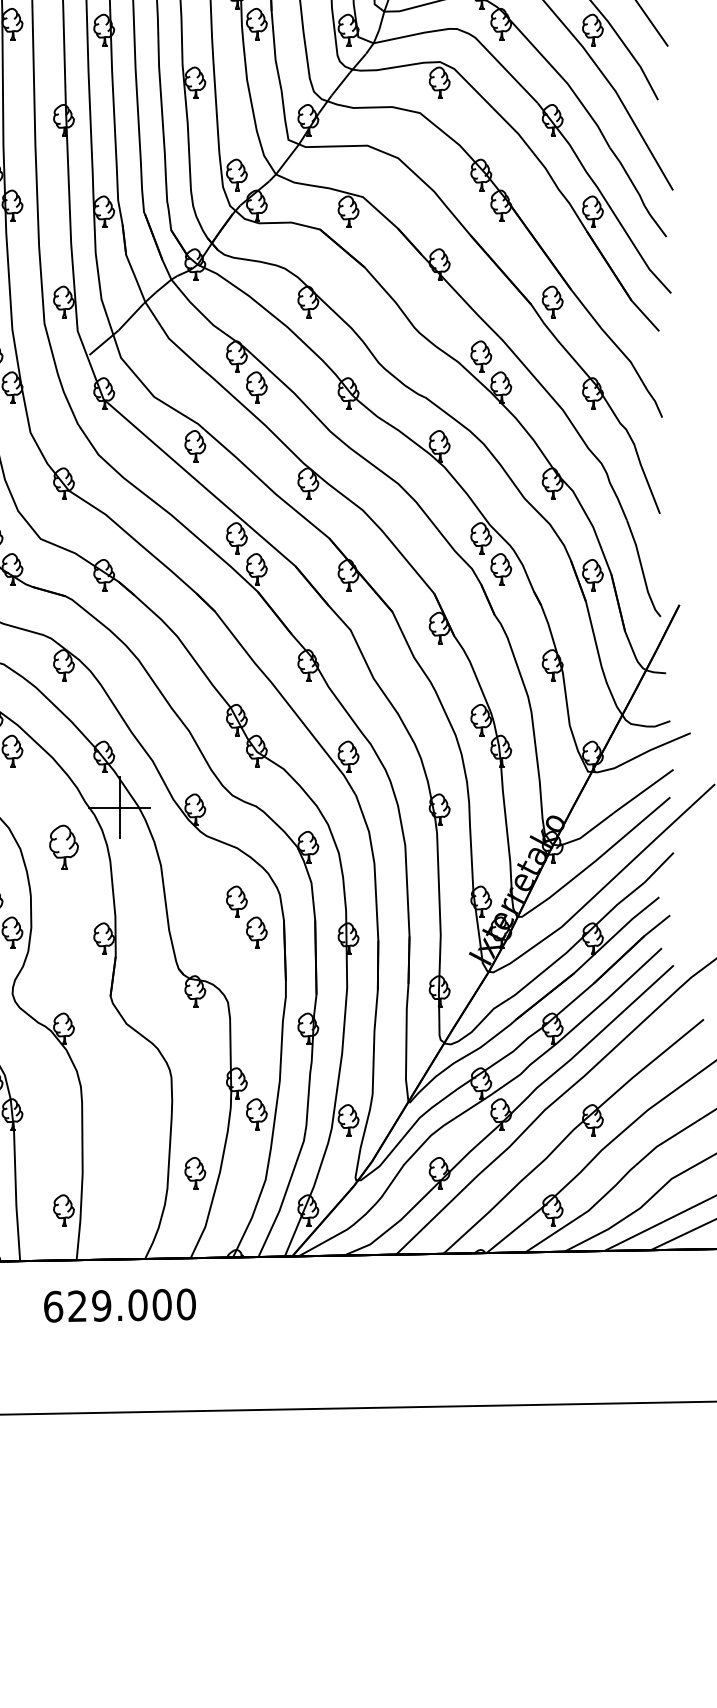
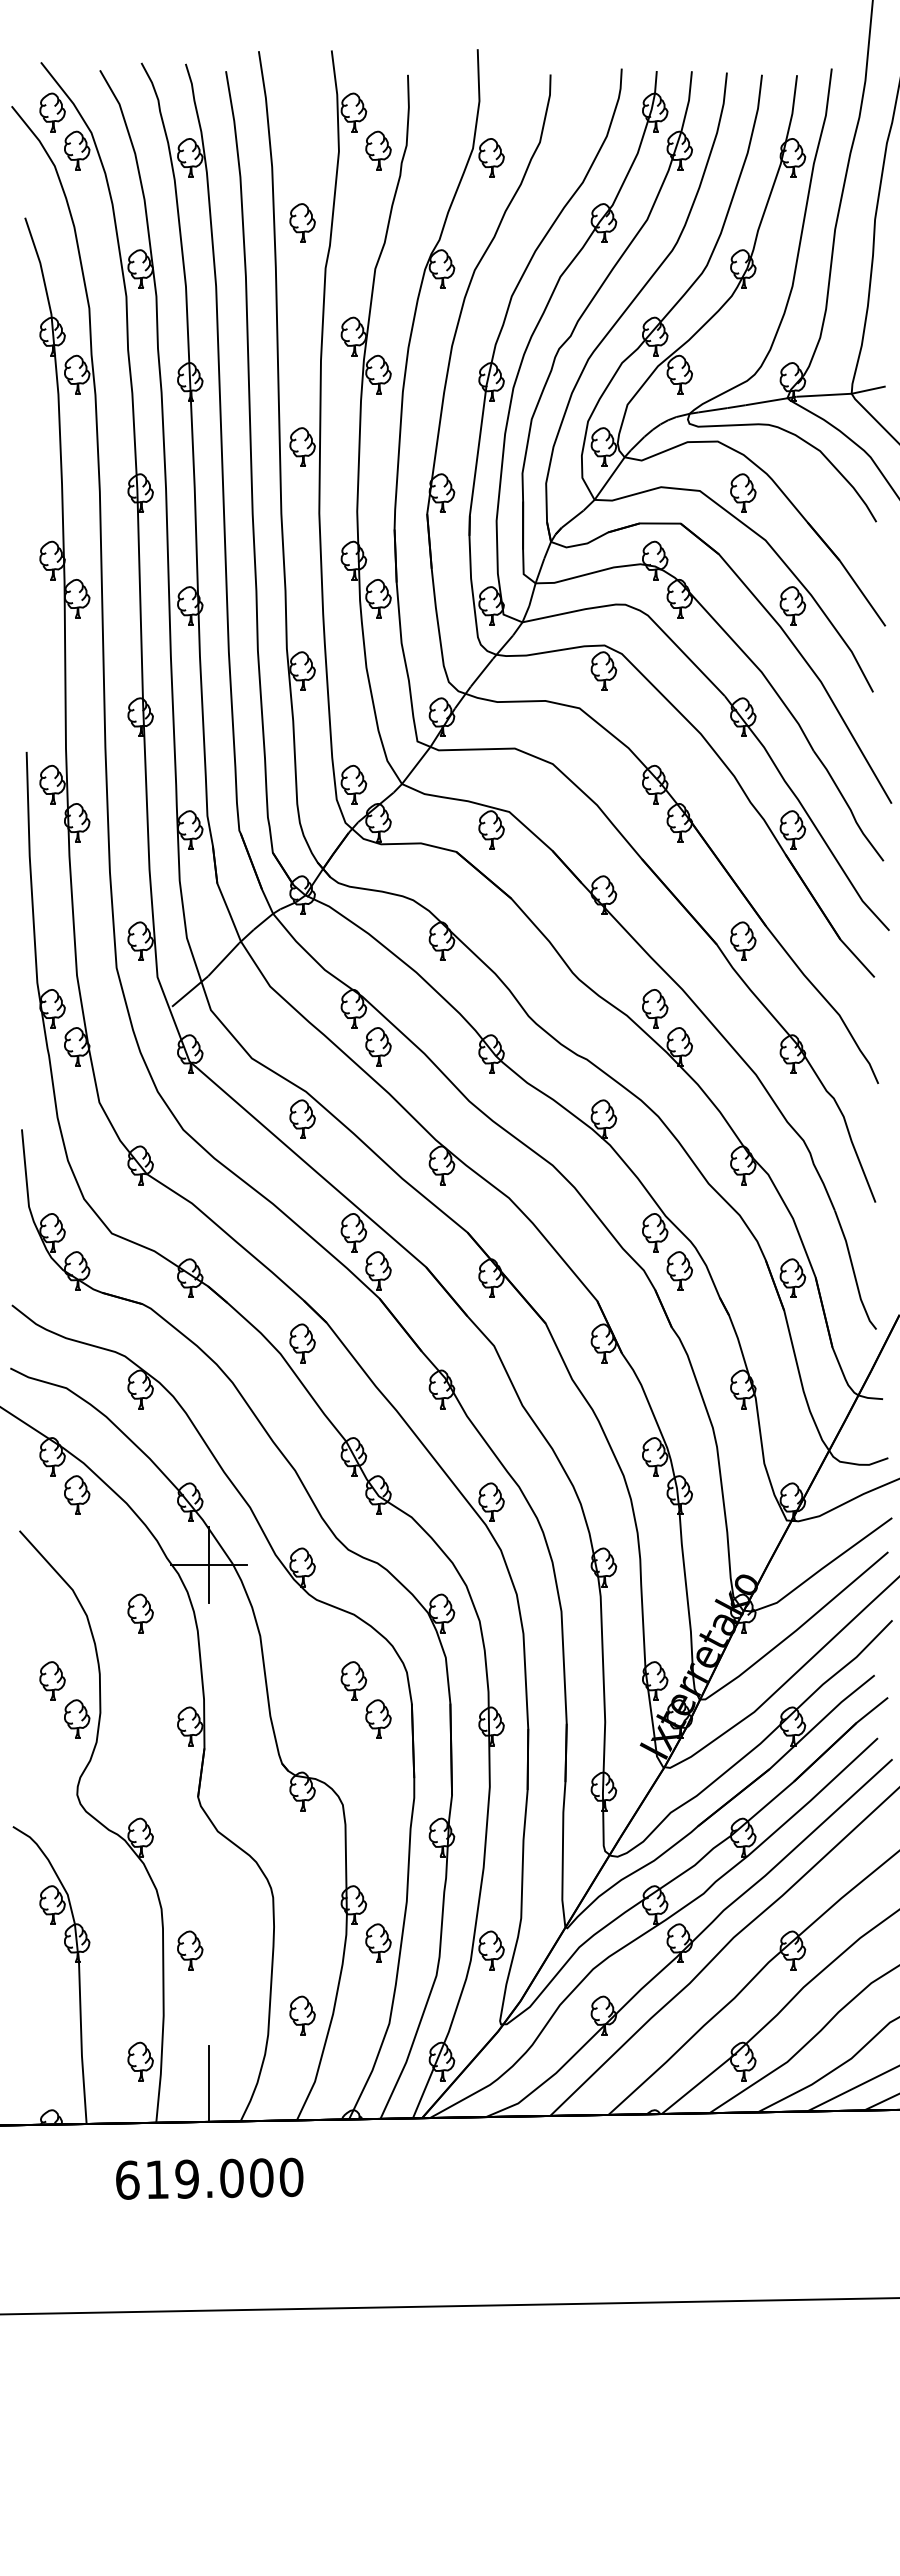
part: (195, 628) -> (302, 1343), added
part: (63, 847) -> (140, 1613), size x0.71
part: (104, 1120) -> (190, 1950), added
line: (119, 1228) -> (209, 2083), added
text: (77, 1306) -> (157, 2179), 629.000 -> 619.000

